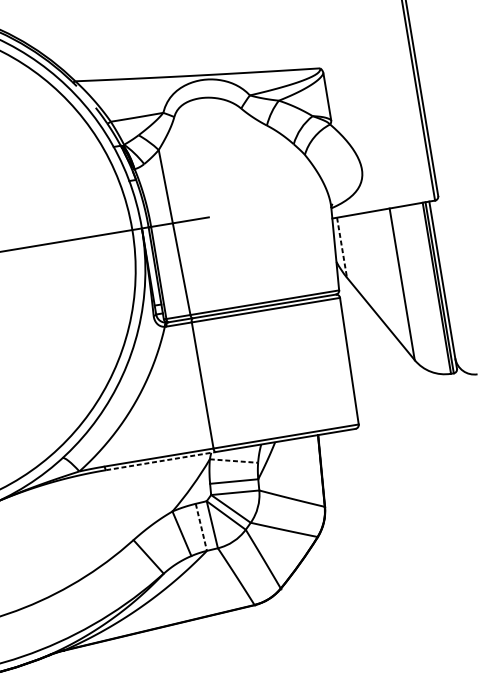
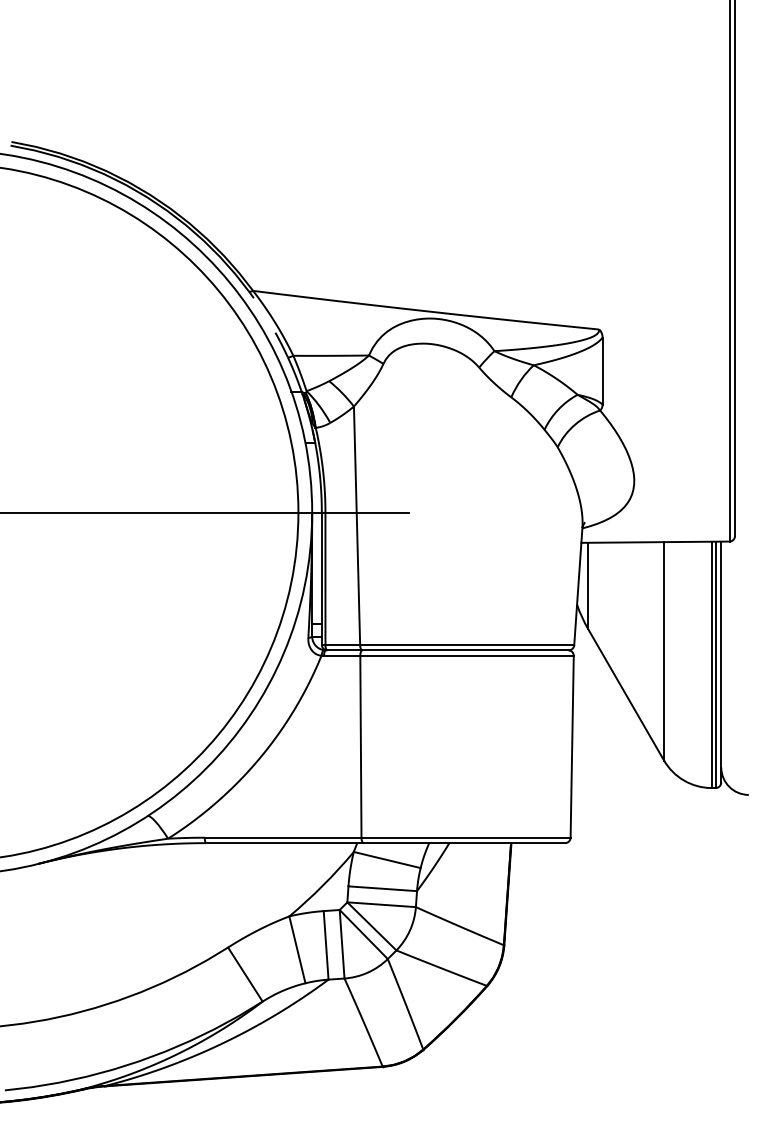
line: (342, 248) -> (588, 586), dashed -> solid
line: (160, 461) -> (284, 843), dashed -> solid
line: (234, 461) -> (387, 860), dashed -> solid
line: (201, 527) -> (326, 945), dashed -> solid

